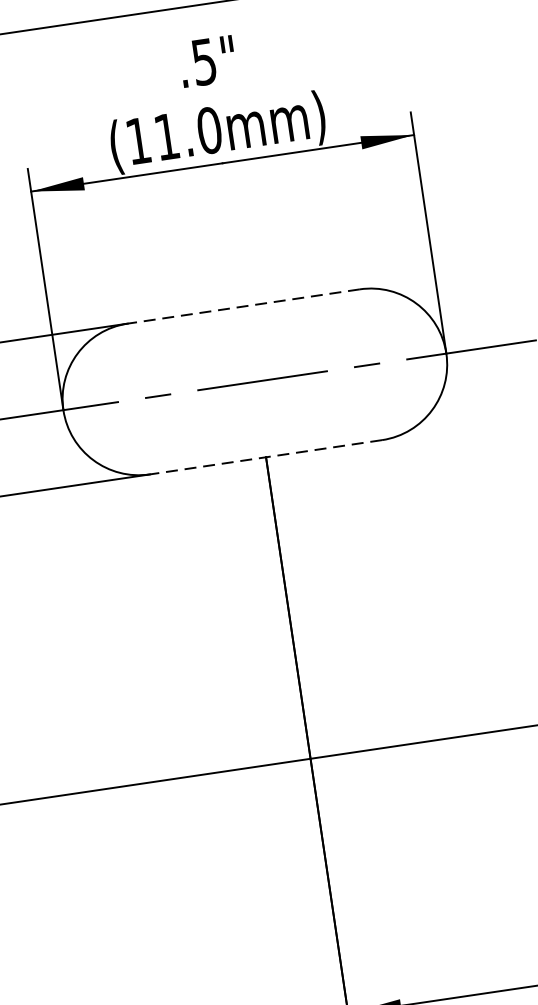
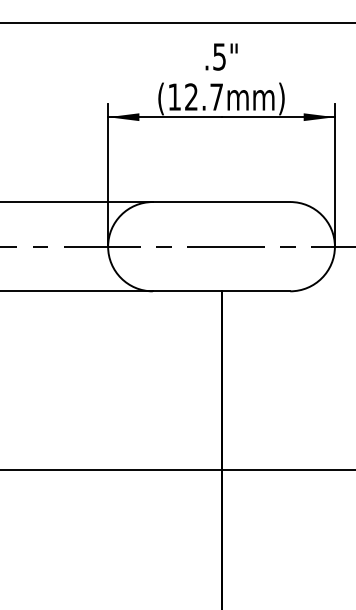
text: (188, 132) -> (204, 96), (11.0mm) -> (12.7mm)
line: (243, 307) -> (221, 202), dashed -> solid
line: (266, 457) -> (221, 291), dashed -> solid

